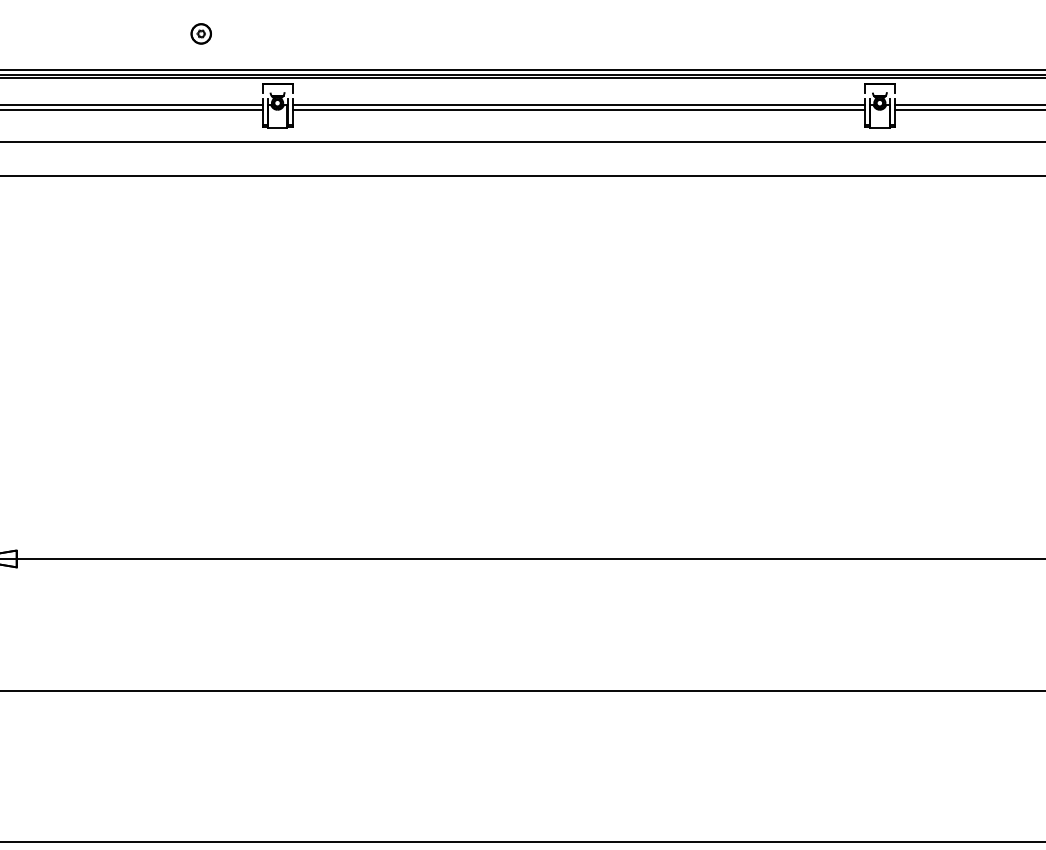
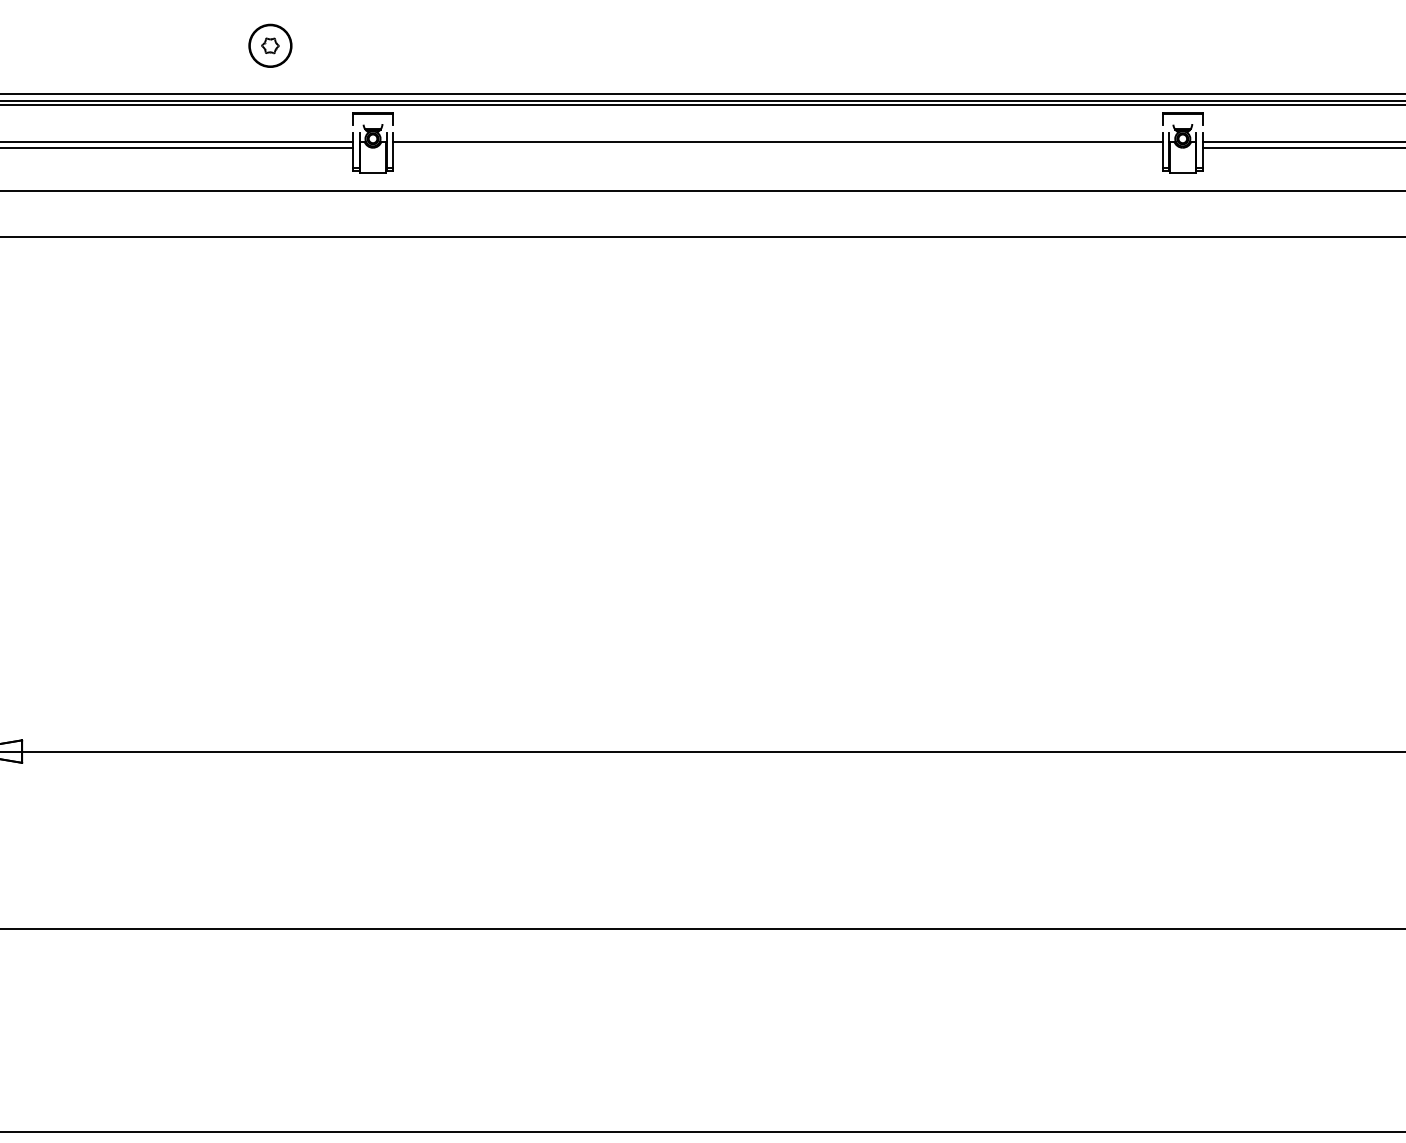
part: (201, 33) -> (270, 45), size x1.6
line: (578, 110) -> (777, 148), removed

